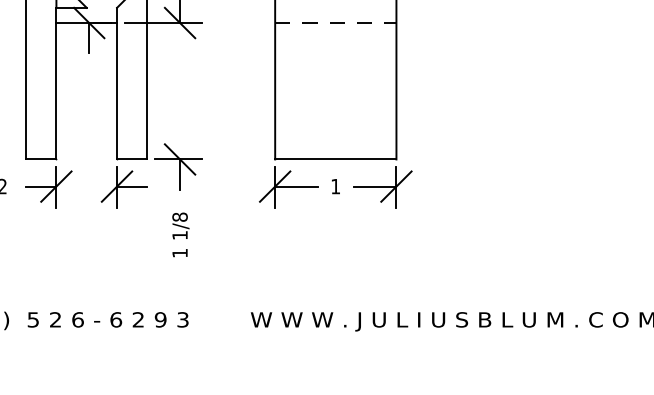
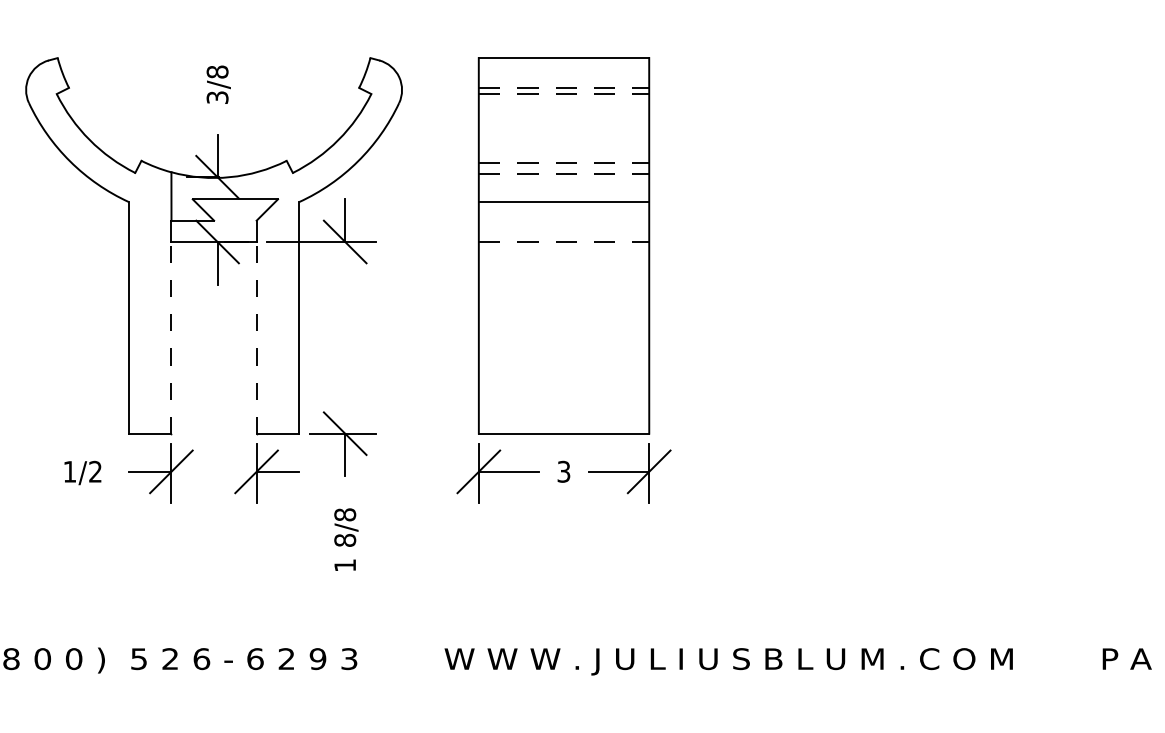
line: (56, 91) -> (171, 337), solid -> dashed
line: (116, 91) -> (256, 337), solid -> dashed
text: (335, 186) -> (563, 471), 1 -> 3
text: (180, 234) -> (345, 539), 1/8 -> 8/8

